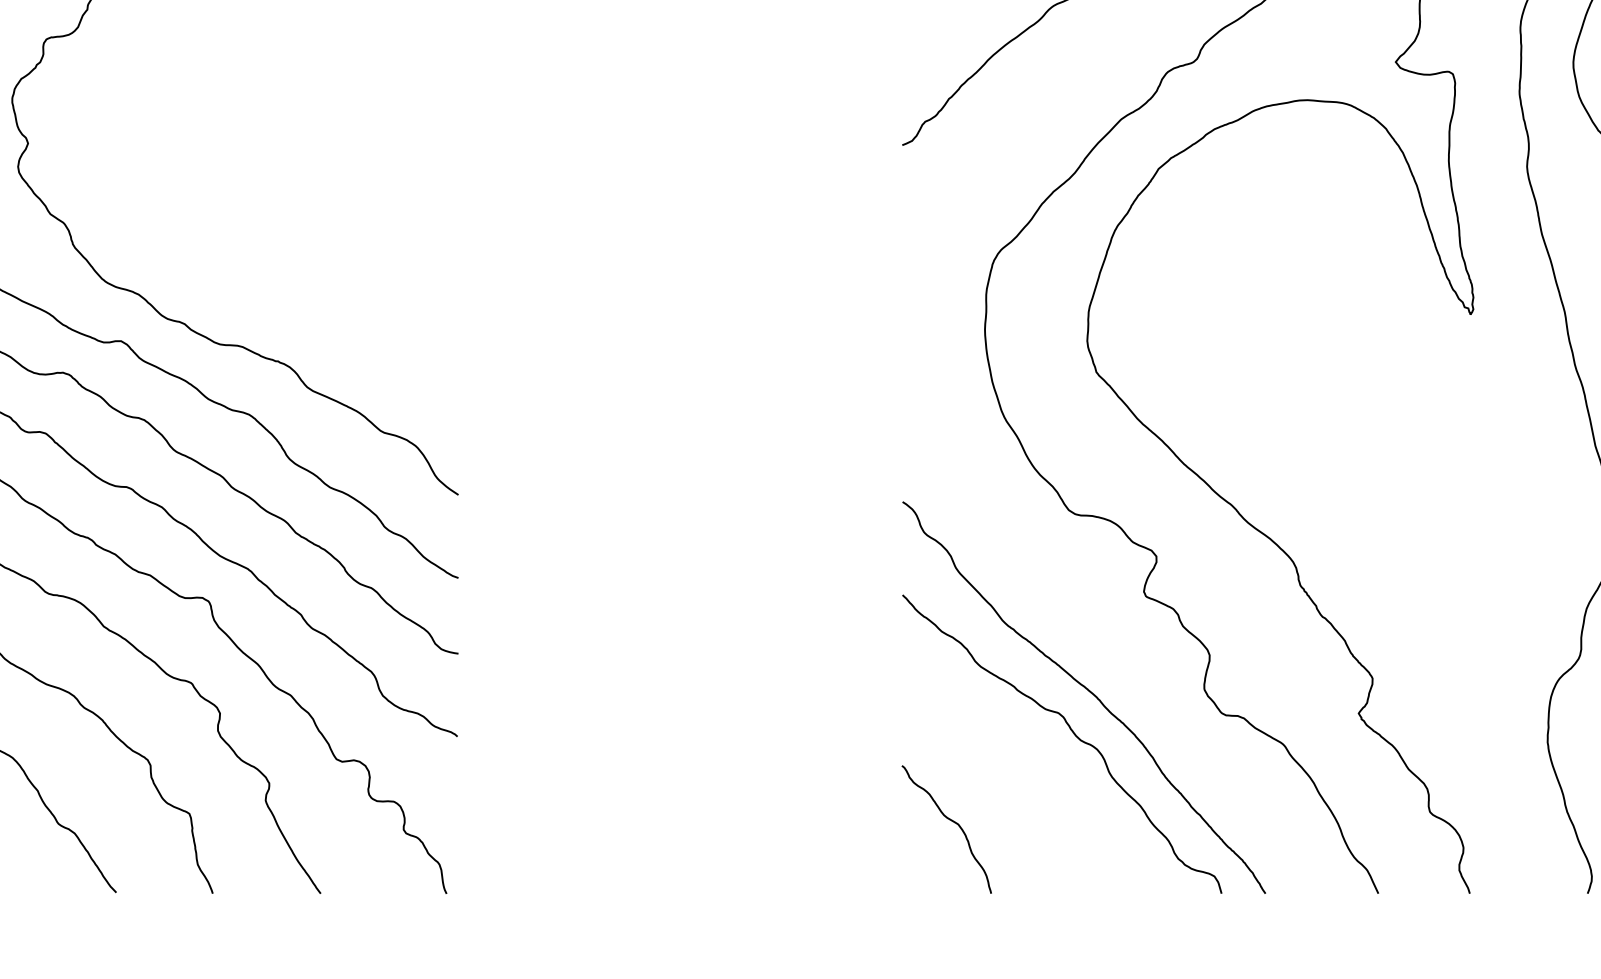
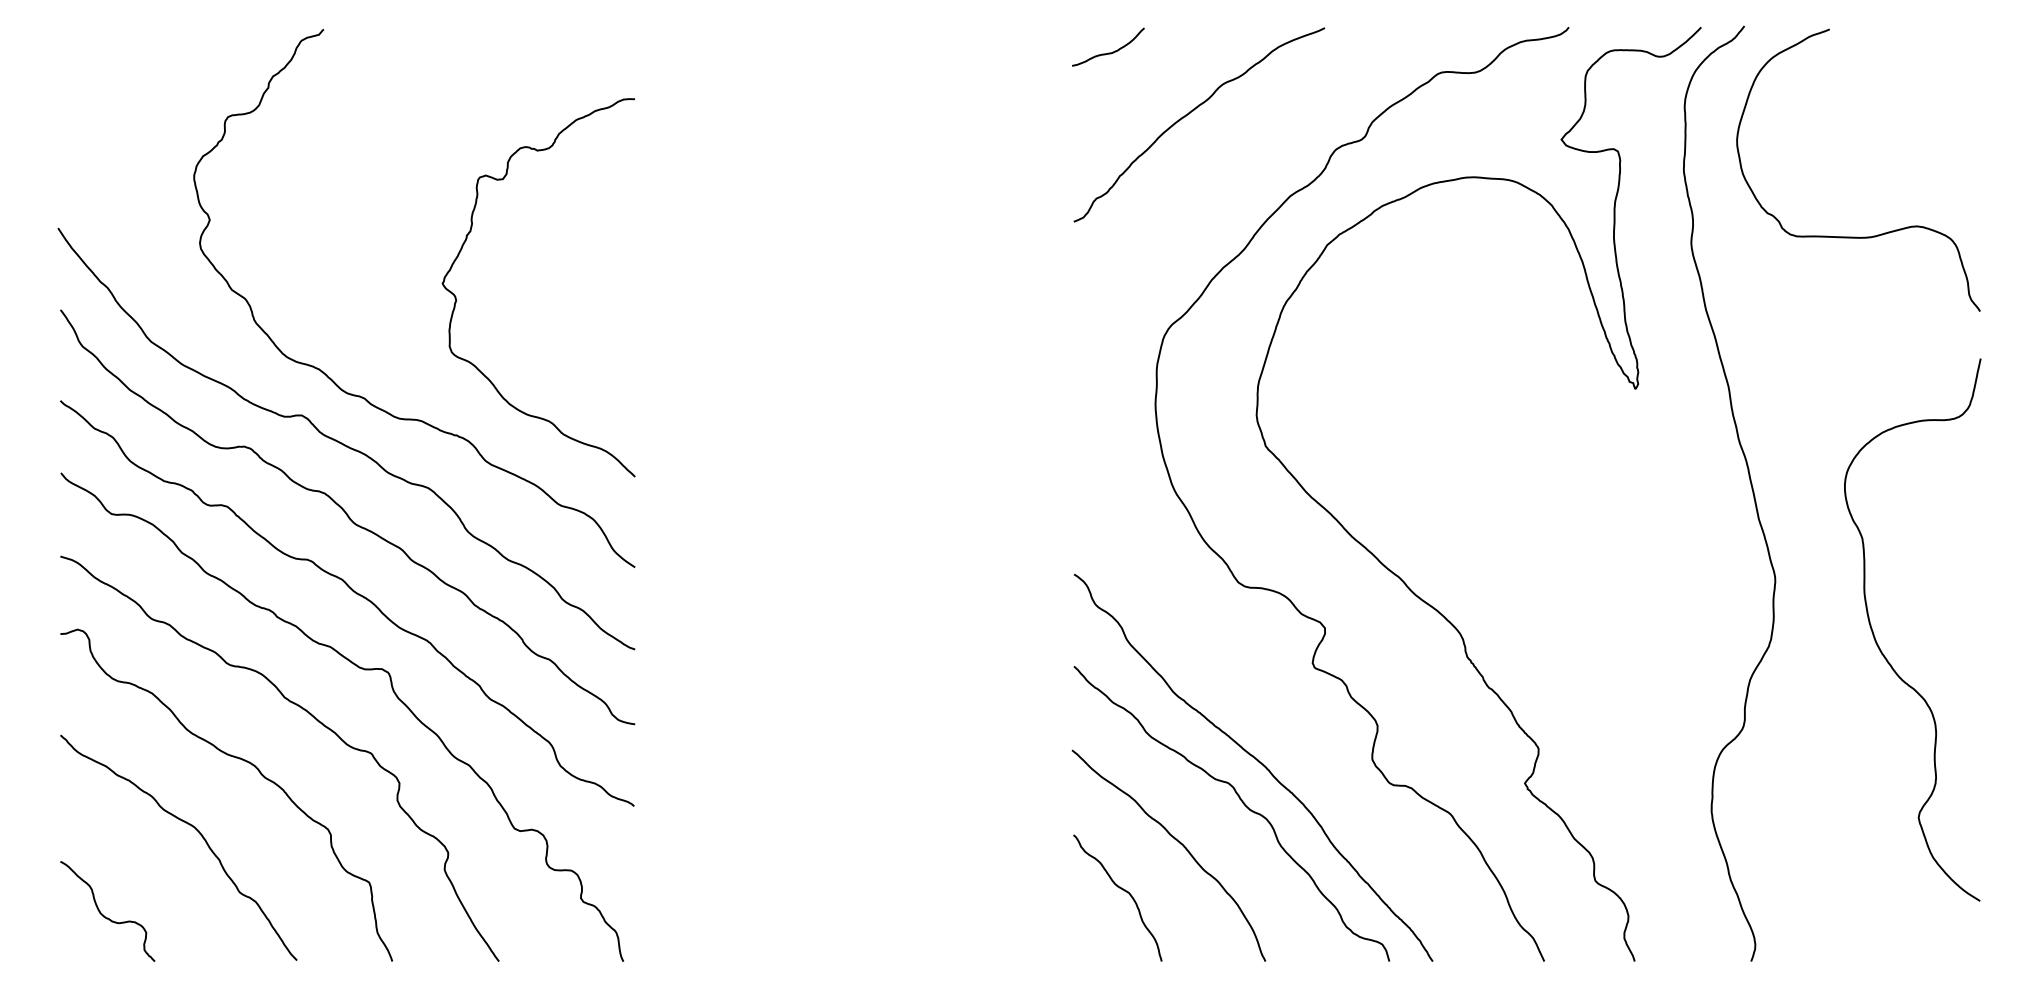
curve: (278, 224) -> (457, 300), added
curve: (1009, 774) -> (1179, 843), added

